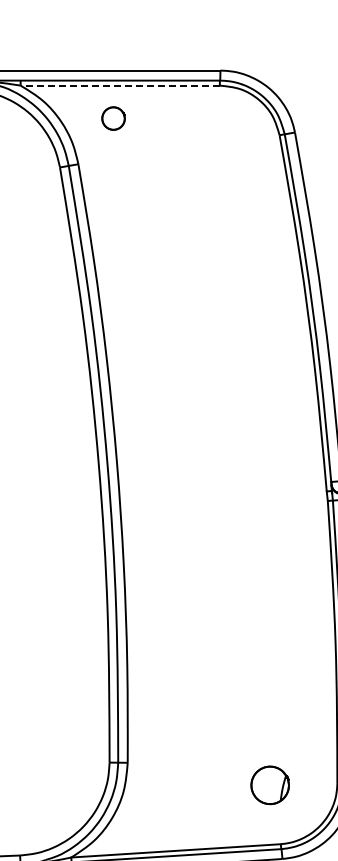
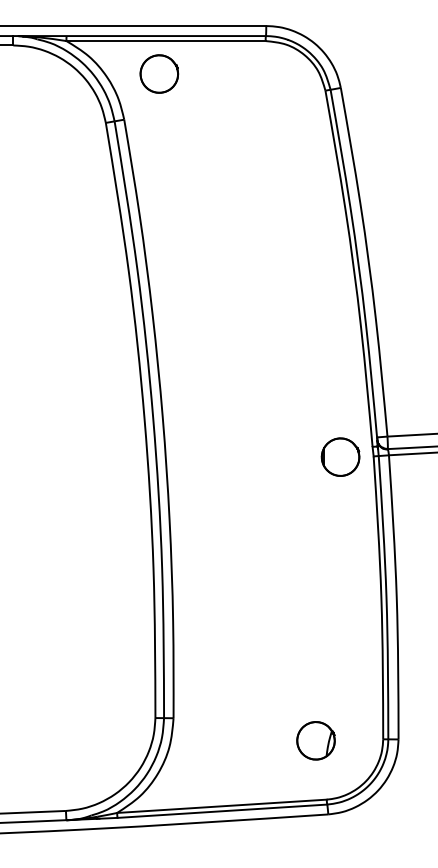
line: (120, 86) -> (166, 41), dashed -> solid
part: (113, 118) -> (159, 73), size x1.67
part: (294, 501) -> (340, 456), added

